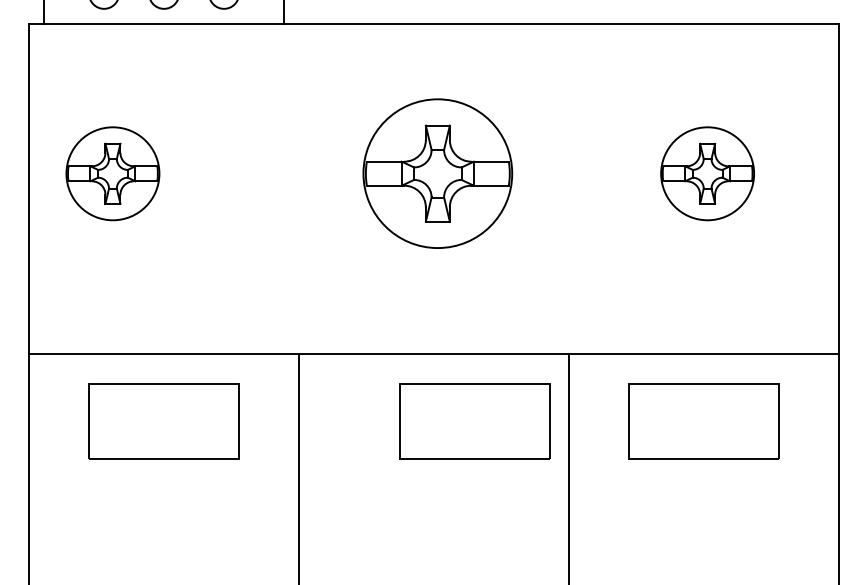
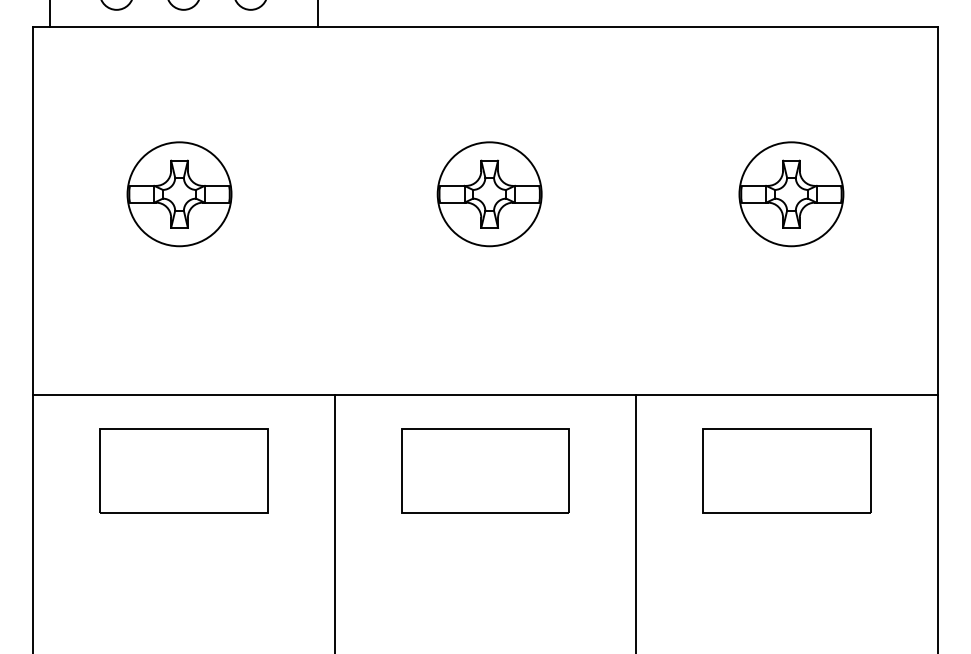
part: (112, 173) -> (179, 194), moved
part: (437, 173) -> (489, 194), size x0.62
part: (475, 420) -> (485, 470), moved

